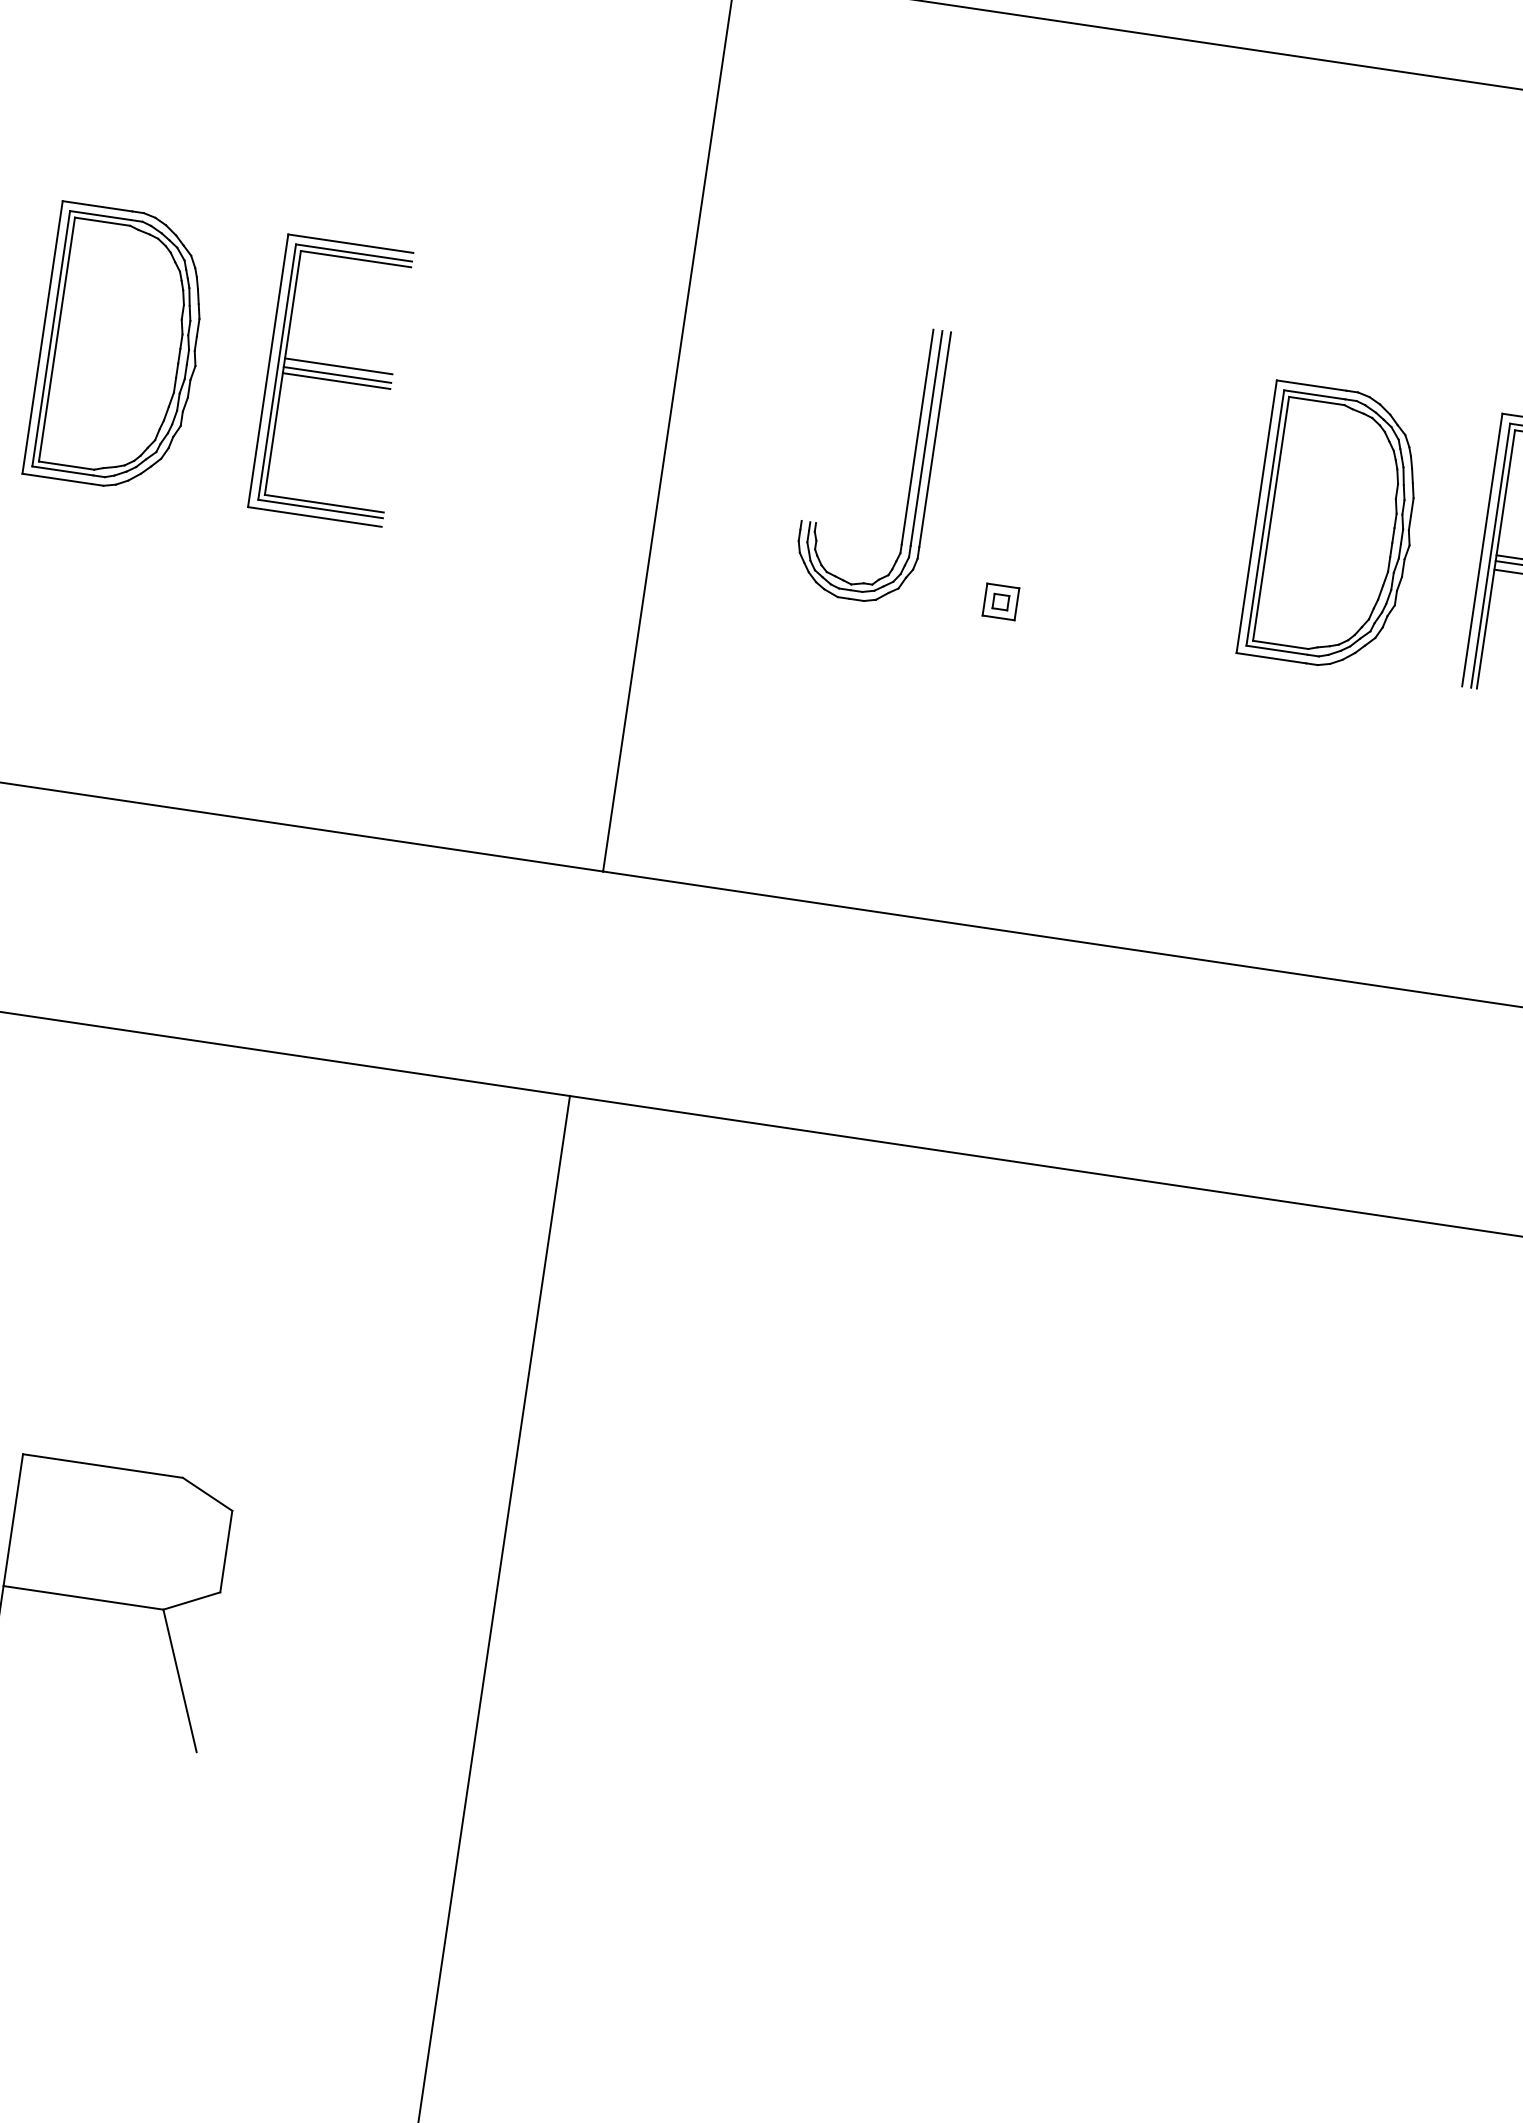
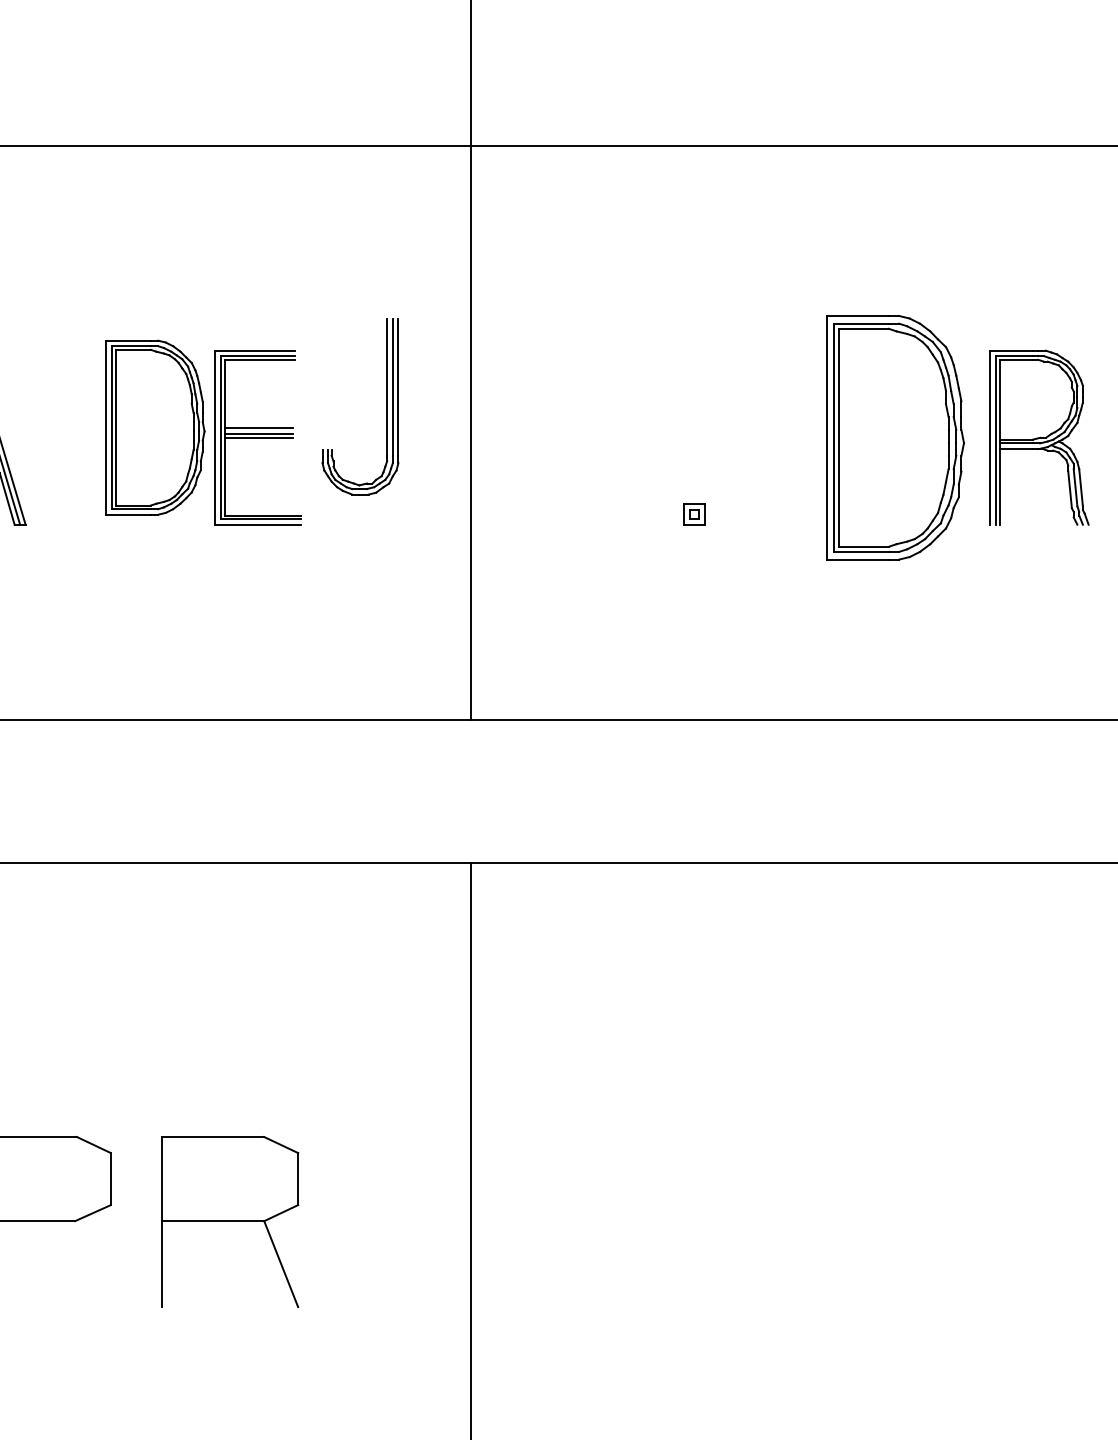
part: (119, 348) -> (155, 427), moved
part: (912, 467) -> (386, 406), moved
part: (1333, 527) -> (895, 437), size x1.4

